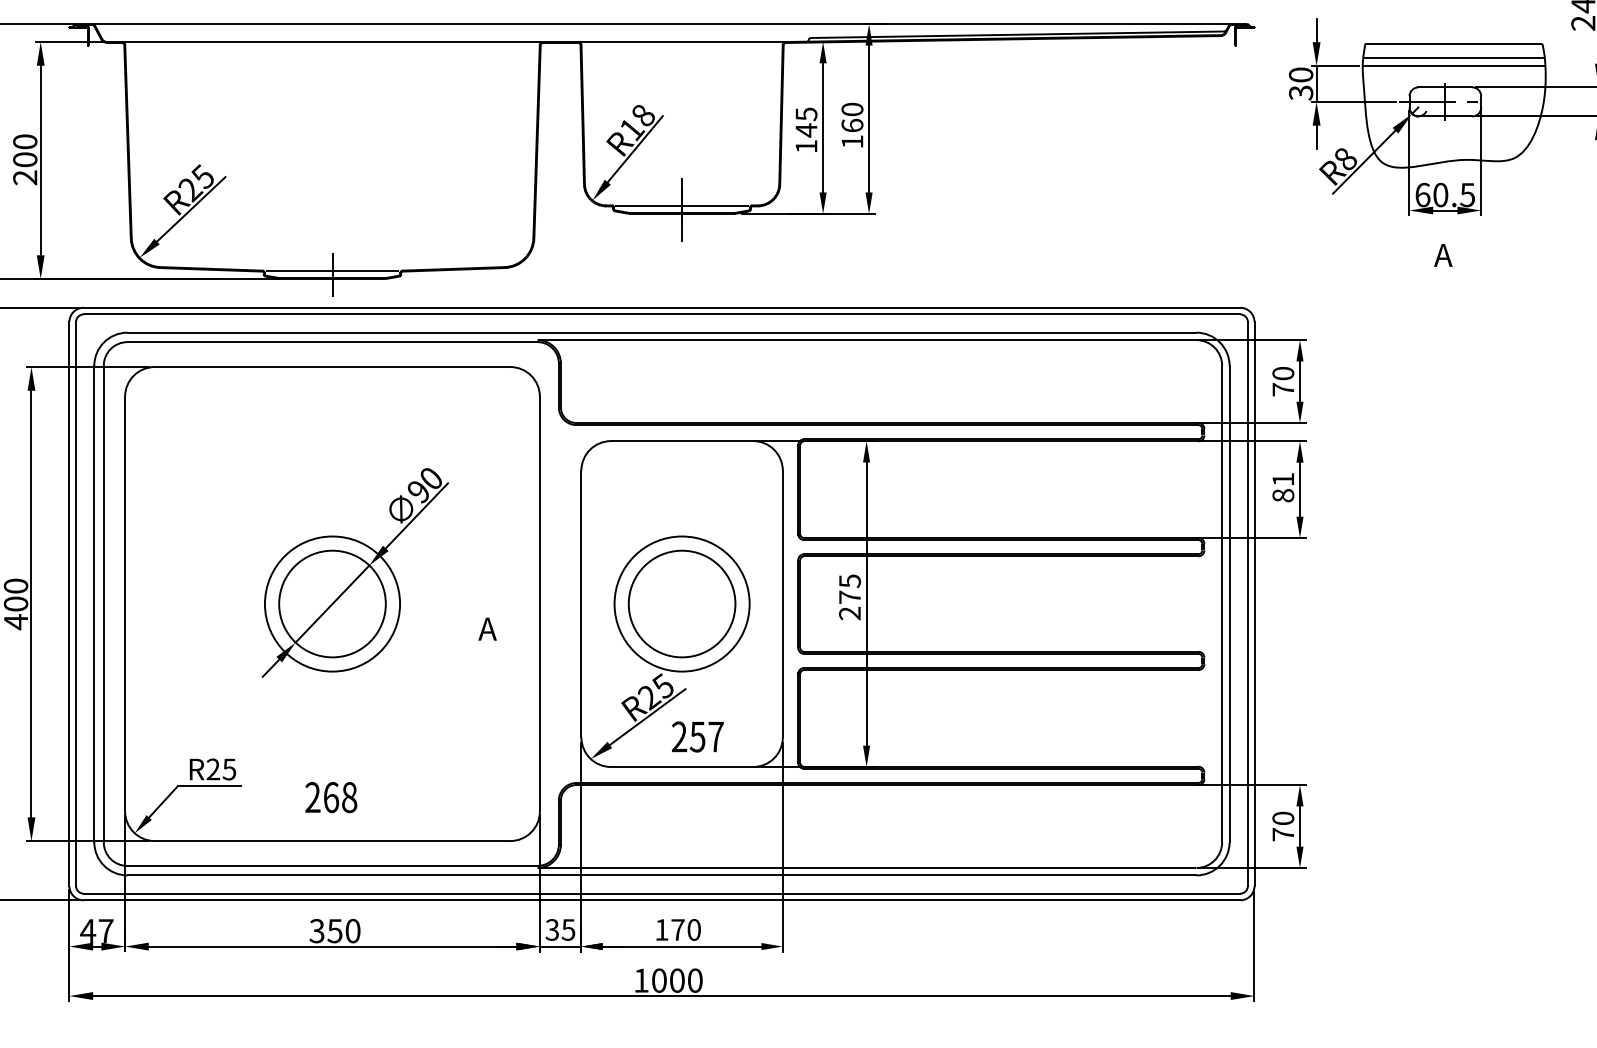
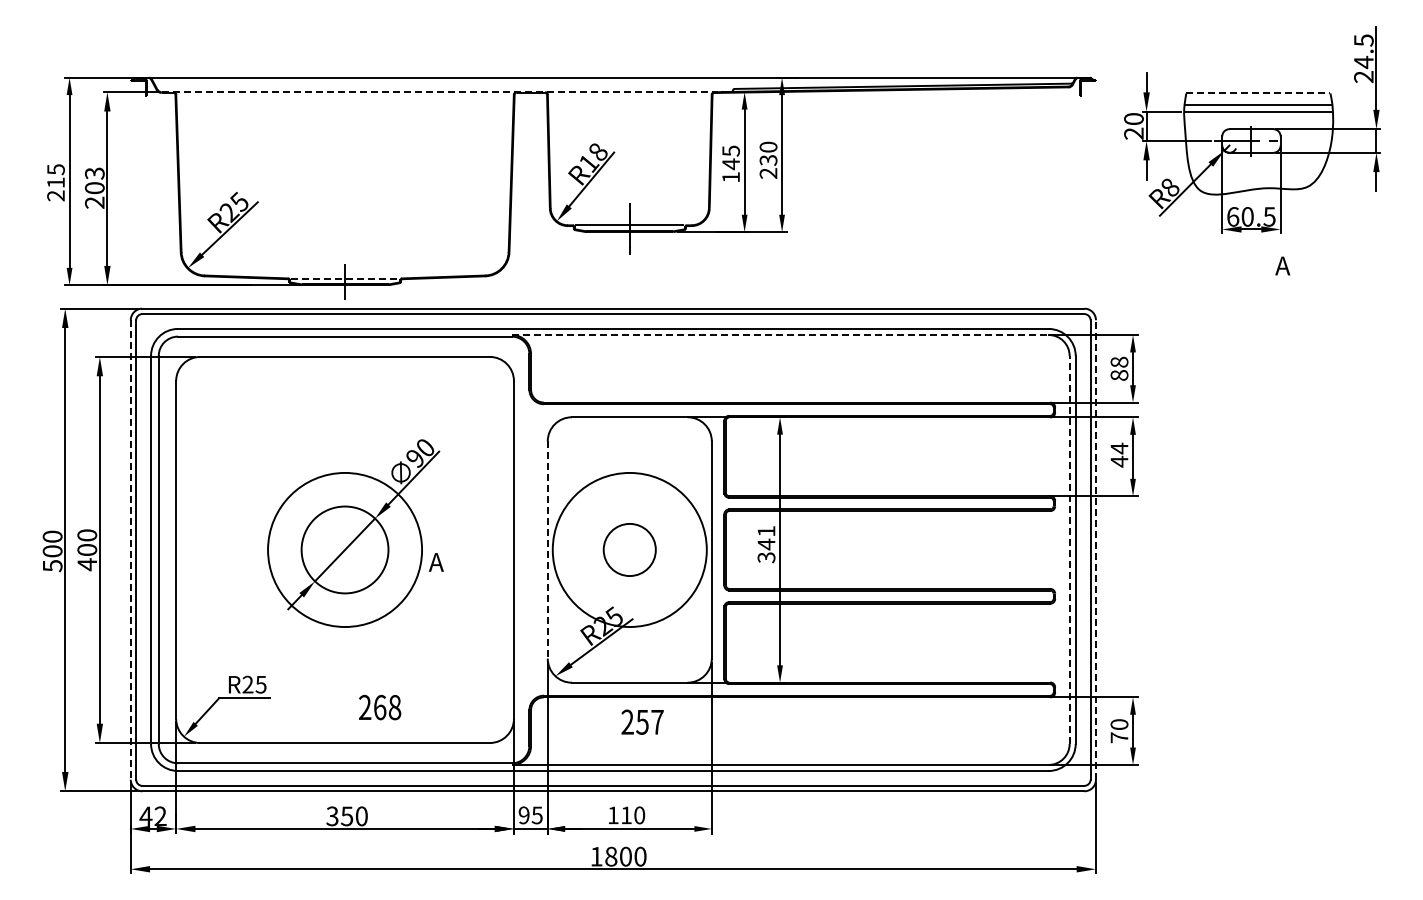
line: (449, 42) -> (440, 92), solid -> dashed
line: (1454, 43) -> (1258, 93), solid -> dashed
text: (1300, 92) -> (1133, 133), 30 -> 20
text: (852, 133) -> (768, 166), 160 -> 230
text: (24, 141) -> (94, 173), 200 -> 203
text: (1442, 254) -> (1282, 265), moved
line: (333, 270) -> (345, 278), solid -> dashed
line: (867, 340) -> (780, 335), solid -> dashed
text: (1283, 381) -> (1119, 368), 70 -> 88
text: (1283, 486) -> (1119, 454), 81 -> 44
text: (849, 597) -> (766, 544), 275 -> 341
line: (69, 603) -> (130, 549), solid -> dashed
circle: (333, 603) -> (345, 549), size x1.4
line: (581, 603) -> (547, 549), solid -> dashed
circle: (681, 603) -> (629, 549), size x0.6
circle: (681, 603) -> (629, 549), size x1.4
line: (1221, 603) -> (1069, 549), solid -> dashed
line: (1253, 603) -> (1095, 549), solid -> dashed
text: (487, 629) -> (436, 562), moved
text: (697, 736) -> (642, 721), moved
text: (331, 797) -> (380, 707), moved
text: (105, 930) -> (160, 815), 47 -> 42
text: (551, 930) -> (523, 815), 35 -> 95
text: (678, 930) -> (626, 815), 170 -> 110
text: (659, 980) -> (611, 856), 1000 -> 1800

